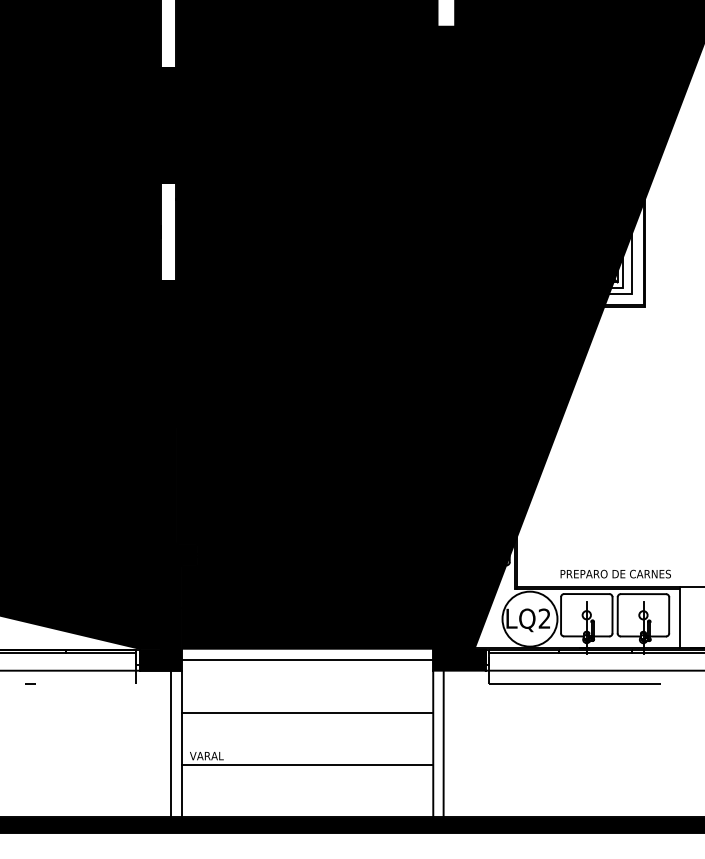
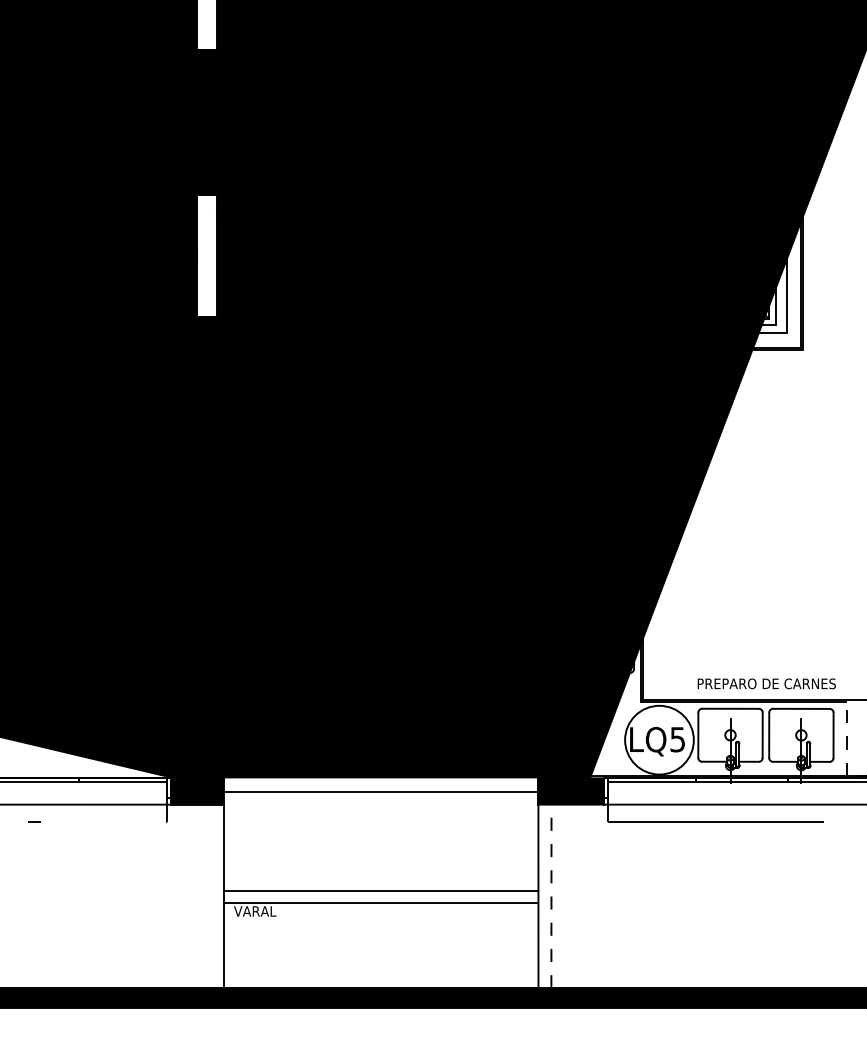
line: (679, 616) -> (846, 736), solid -> dashed
text: (544, 618) -> (677, 739), LQ2 -> LQ5
line: (307, 712) -> (381, 903), moved
line: (171, 743) -> (211, 895), removed
line: (443, 743) -> (551, 895), solid -> dashed
line: (307, 765) -> (381, 891), moved

